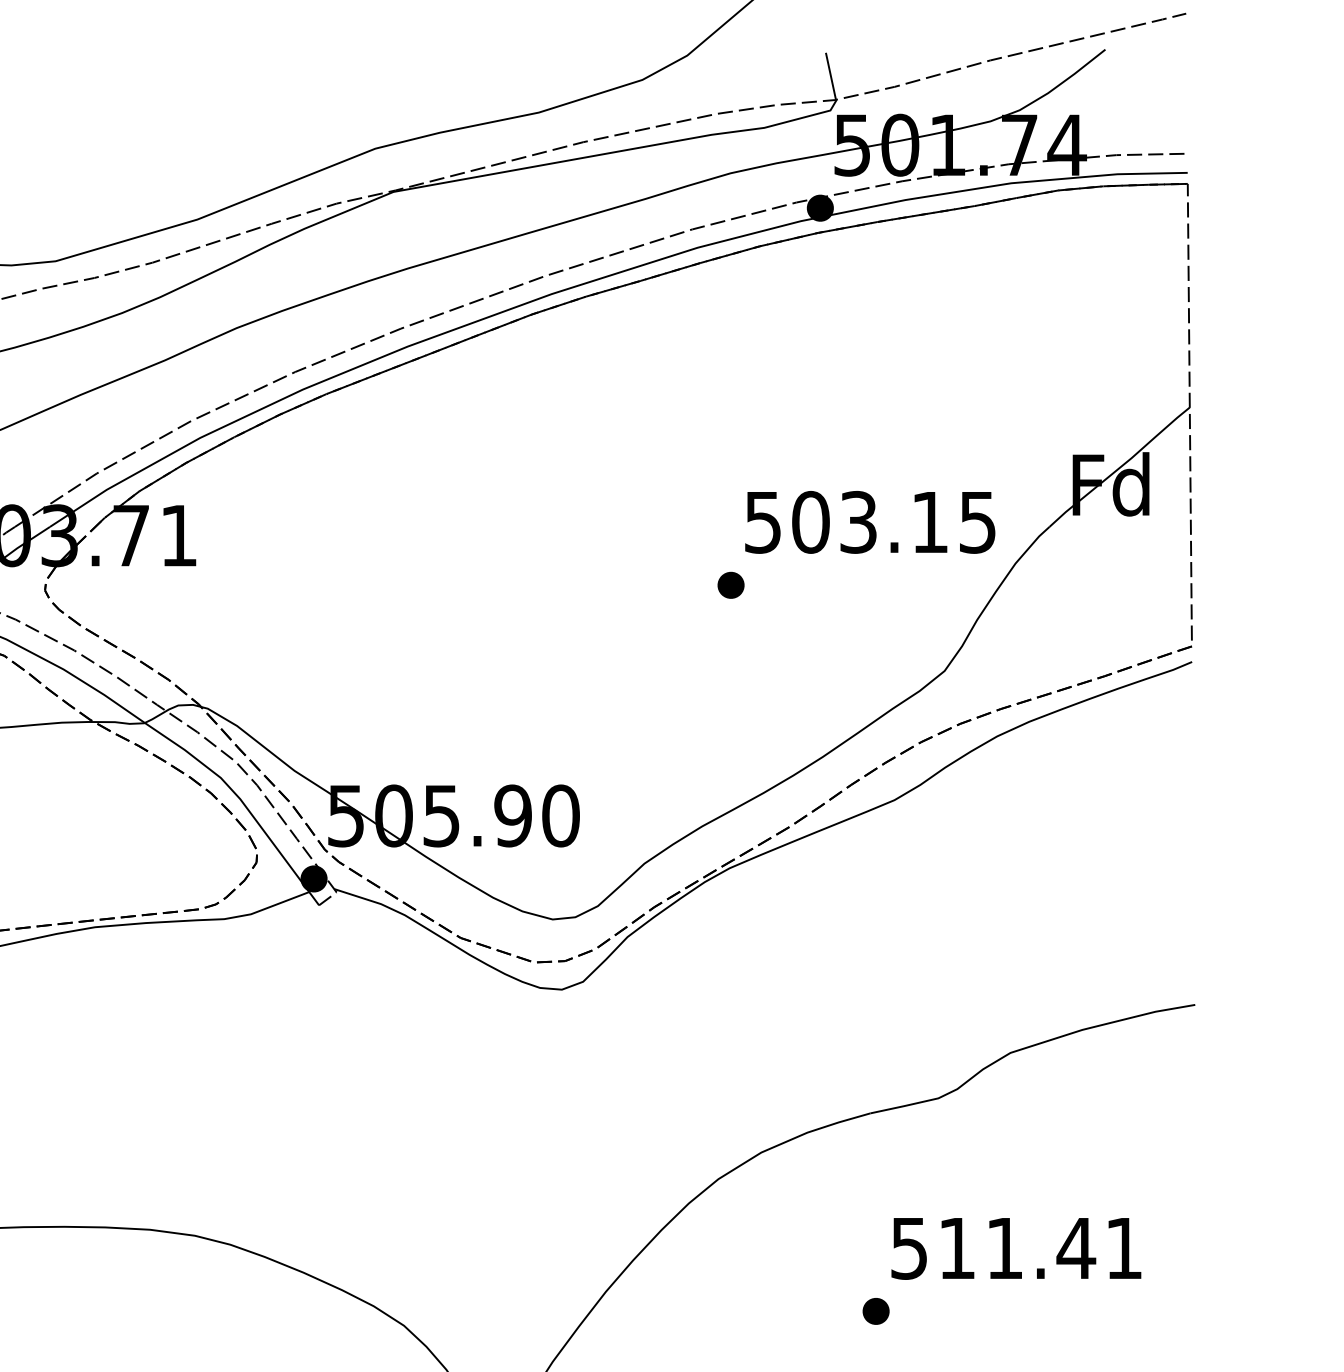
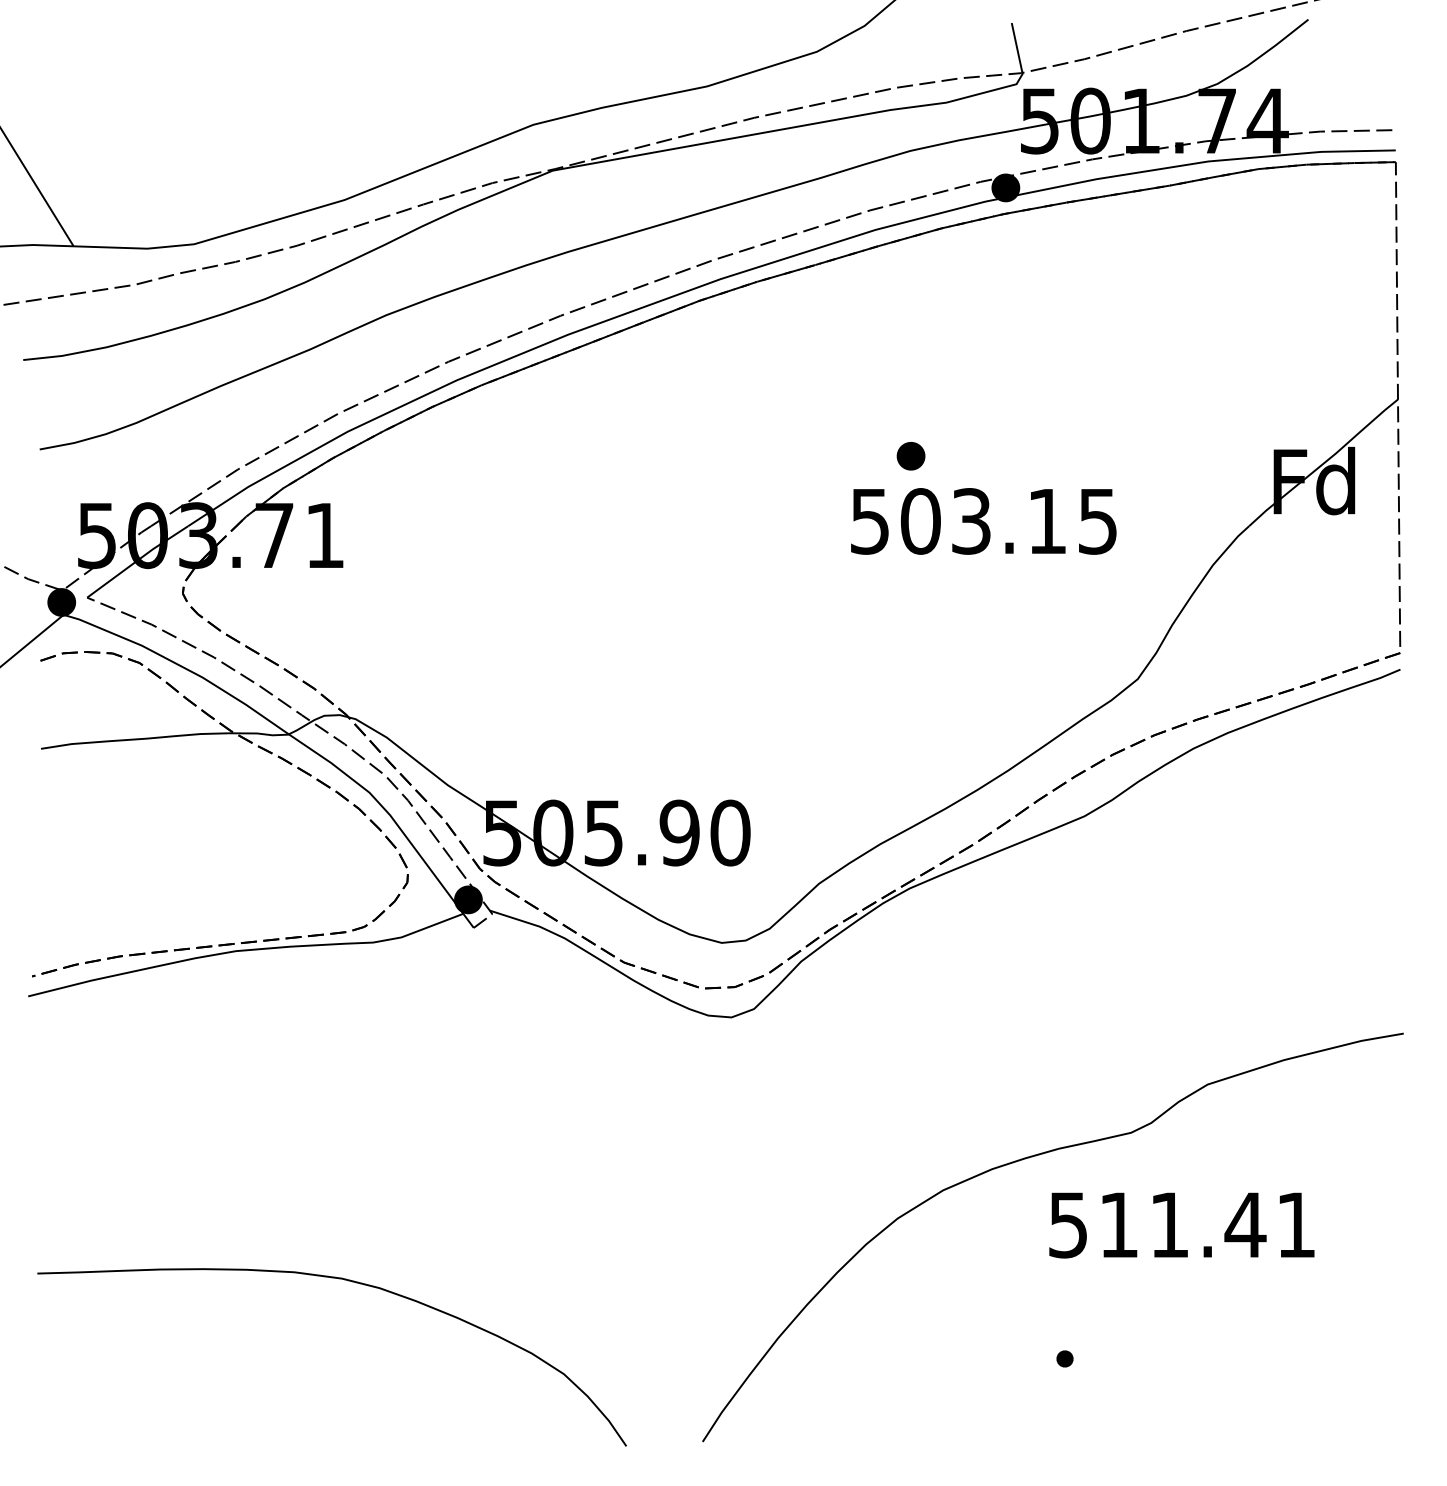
text: (869, 522) -> (983, 521), moved
part: (730, 585) -> (910, 456), moved
text: (1015, 1248) -> (1181, 1225), moved
part: (875, 1310) -> (1064, 1358), size x0.6

